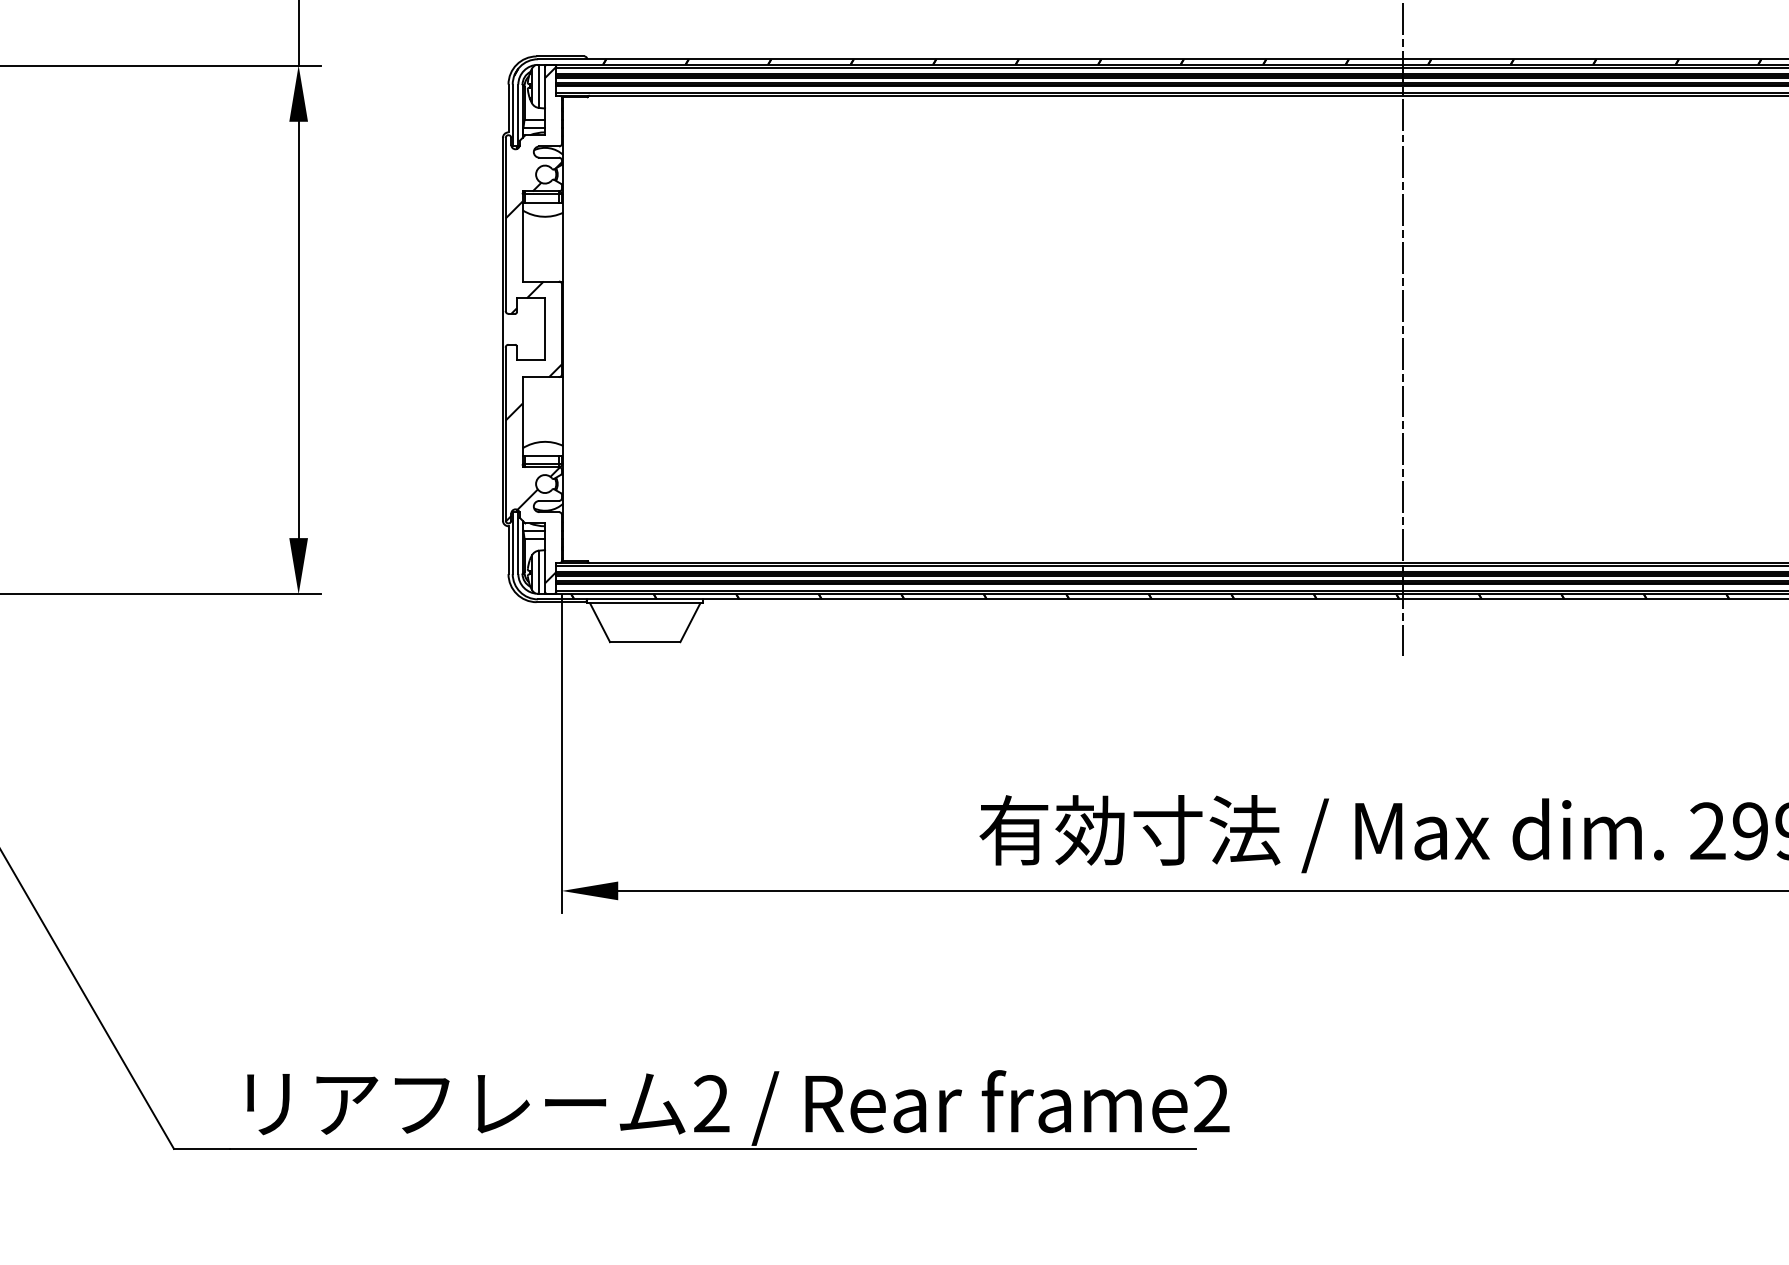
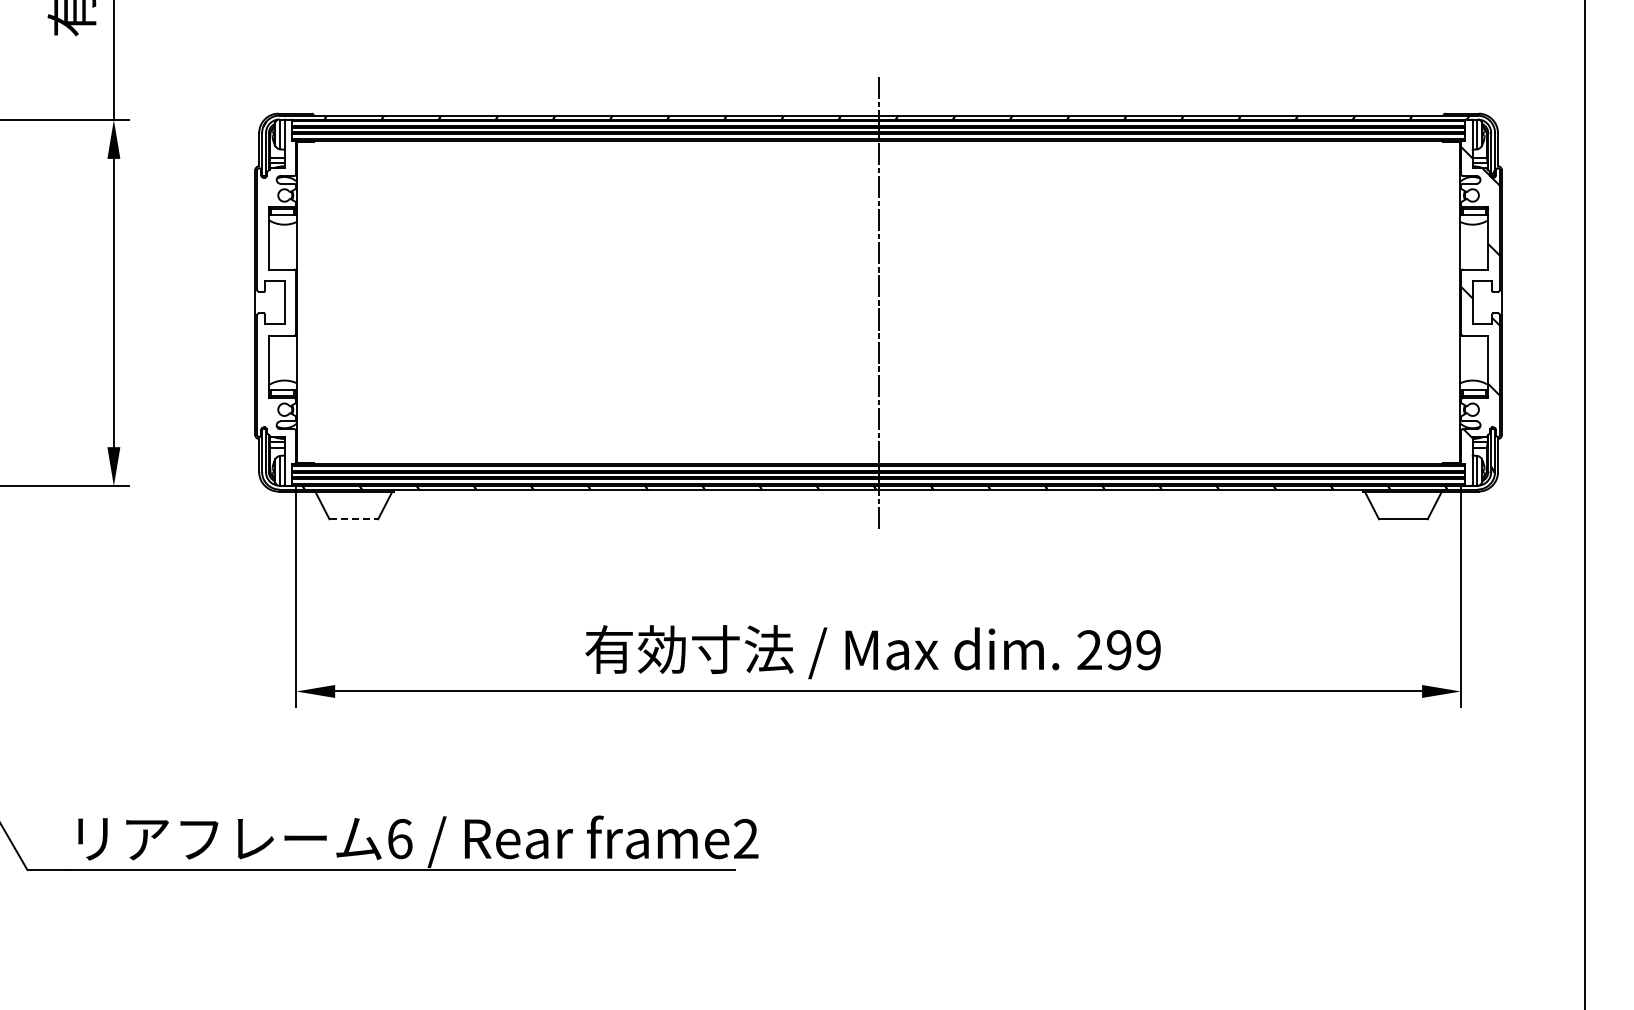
hatch: (533, 324) -> (276, 299), removed
line: (646, 642) -> (354, 519), solid -> dashed
text: (711, 1104) -> (399, 839), 2 -> 6

